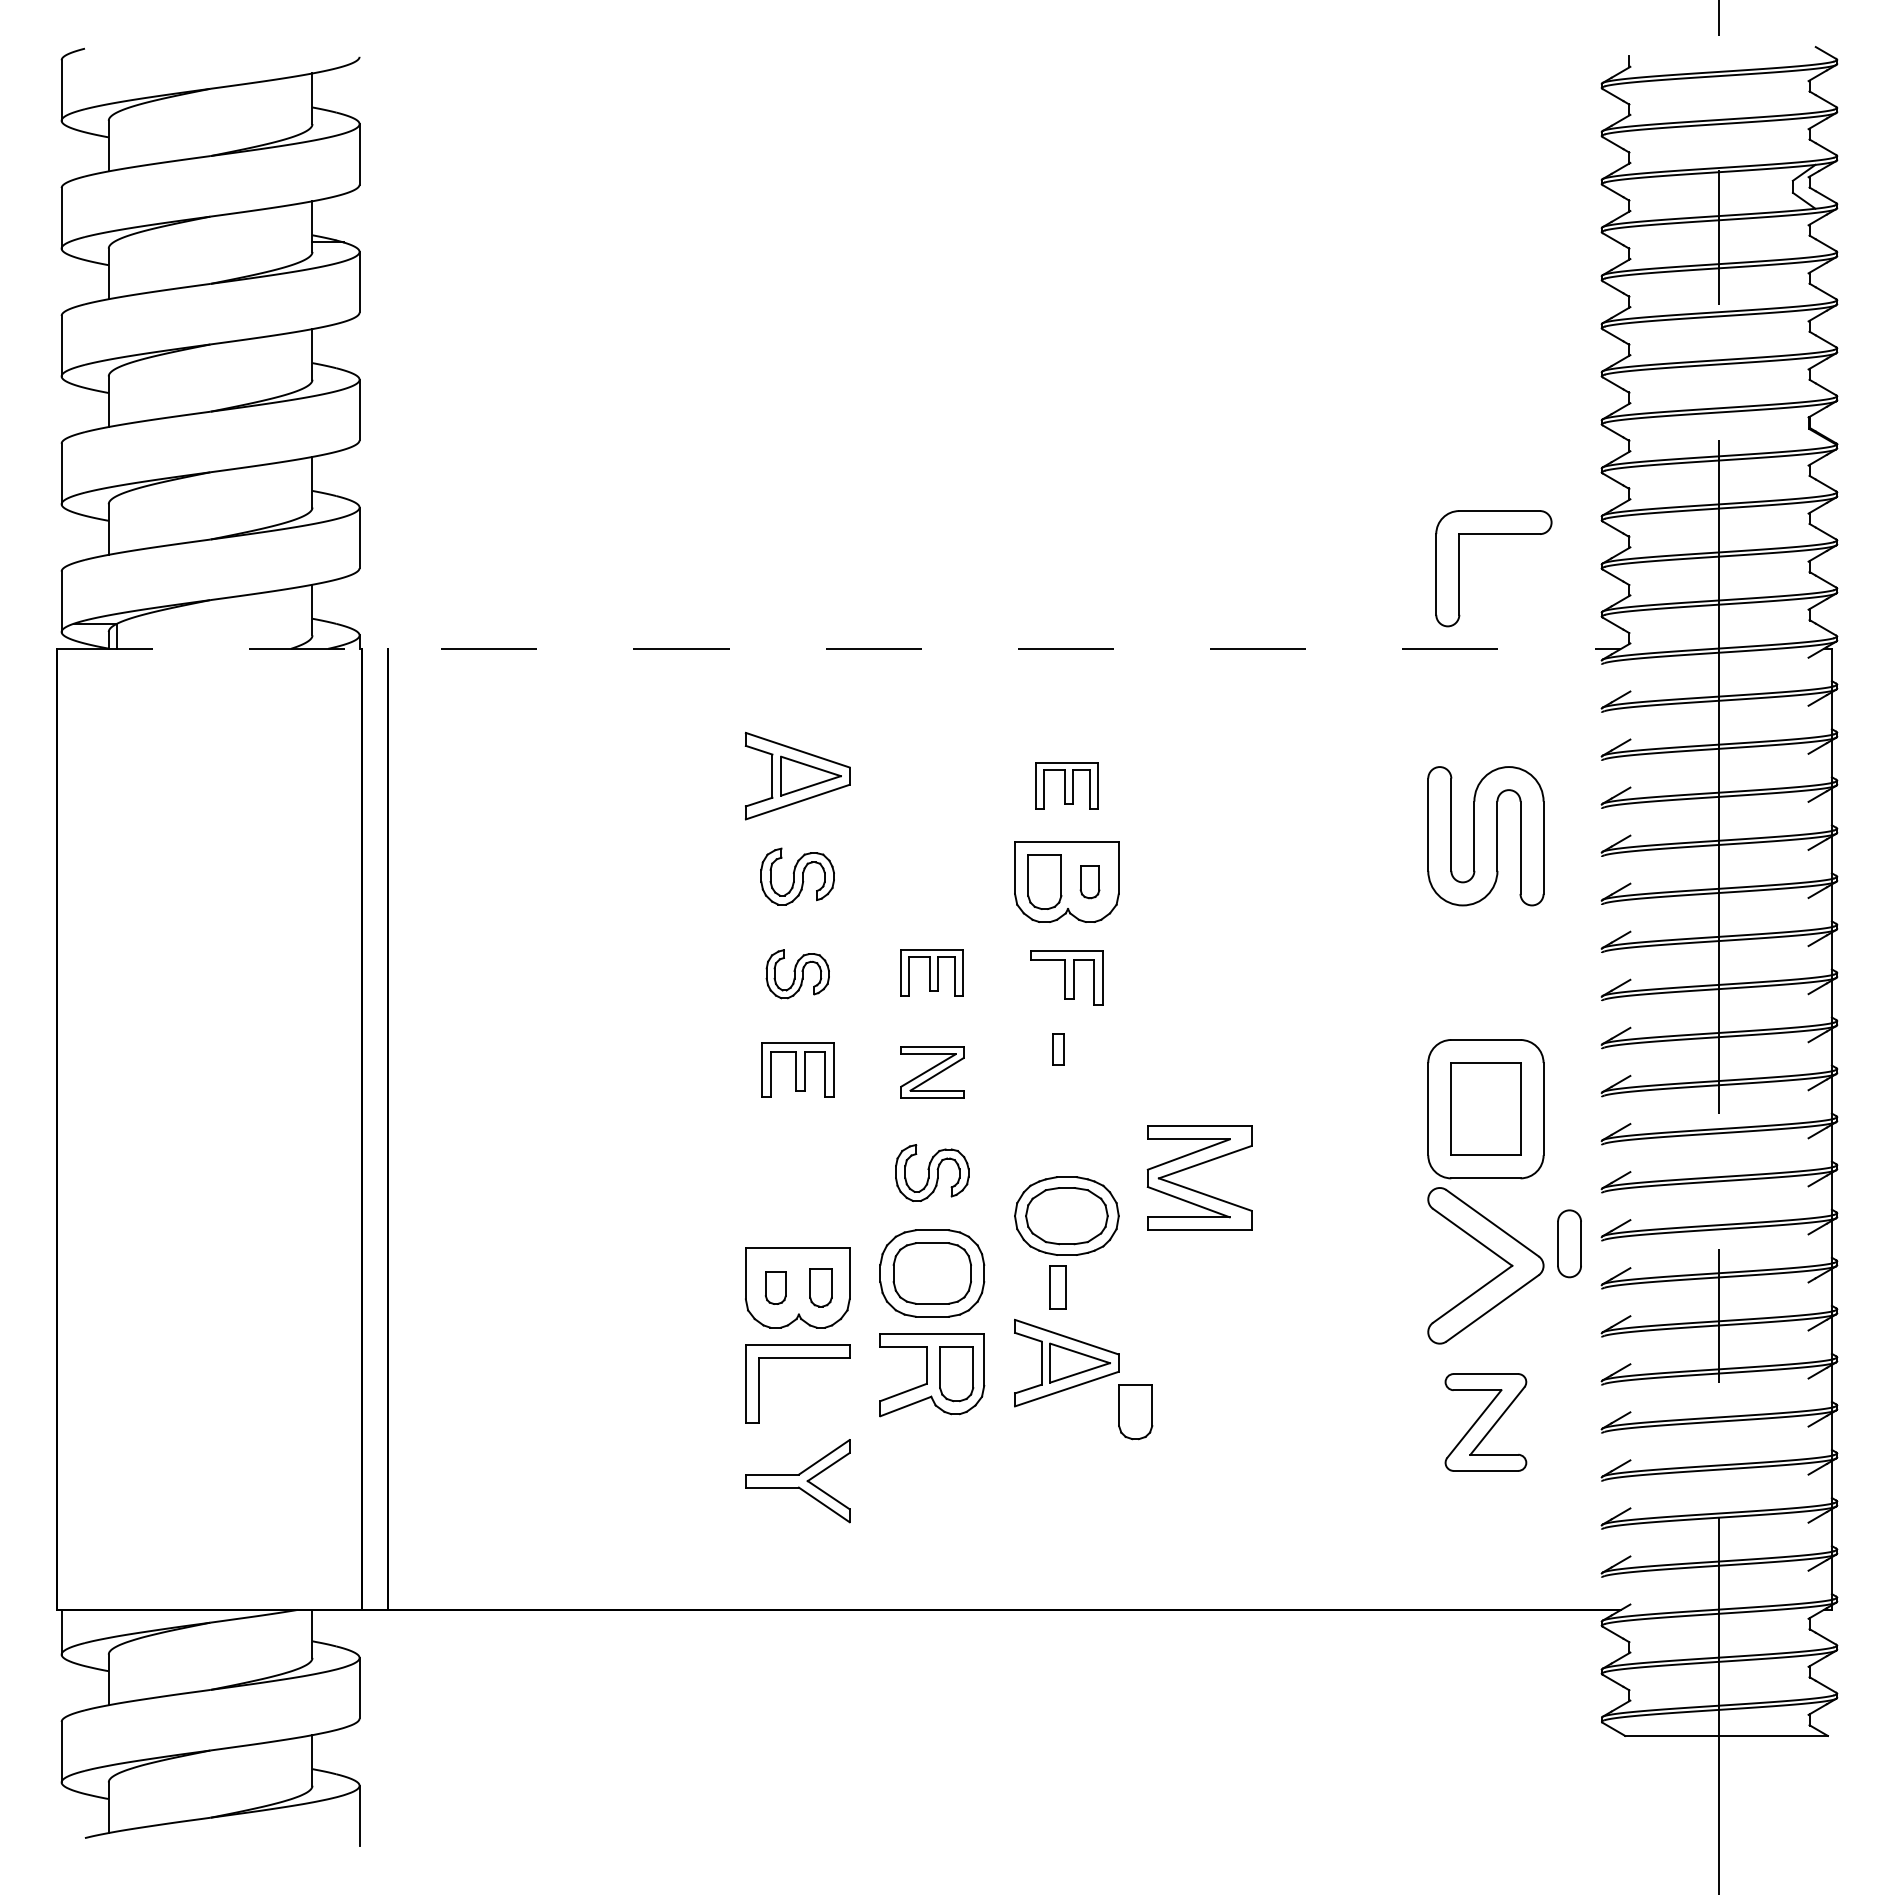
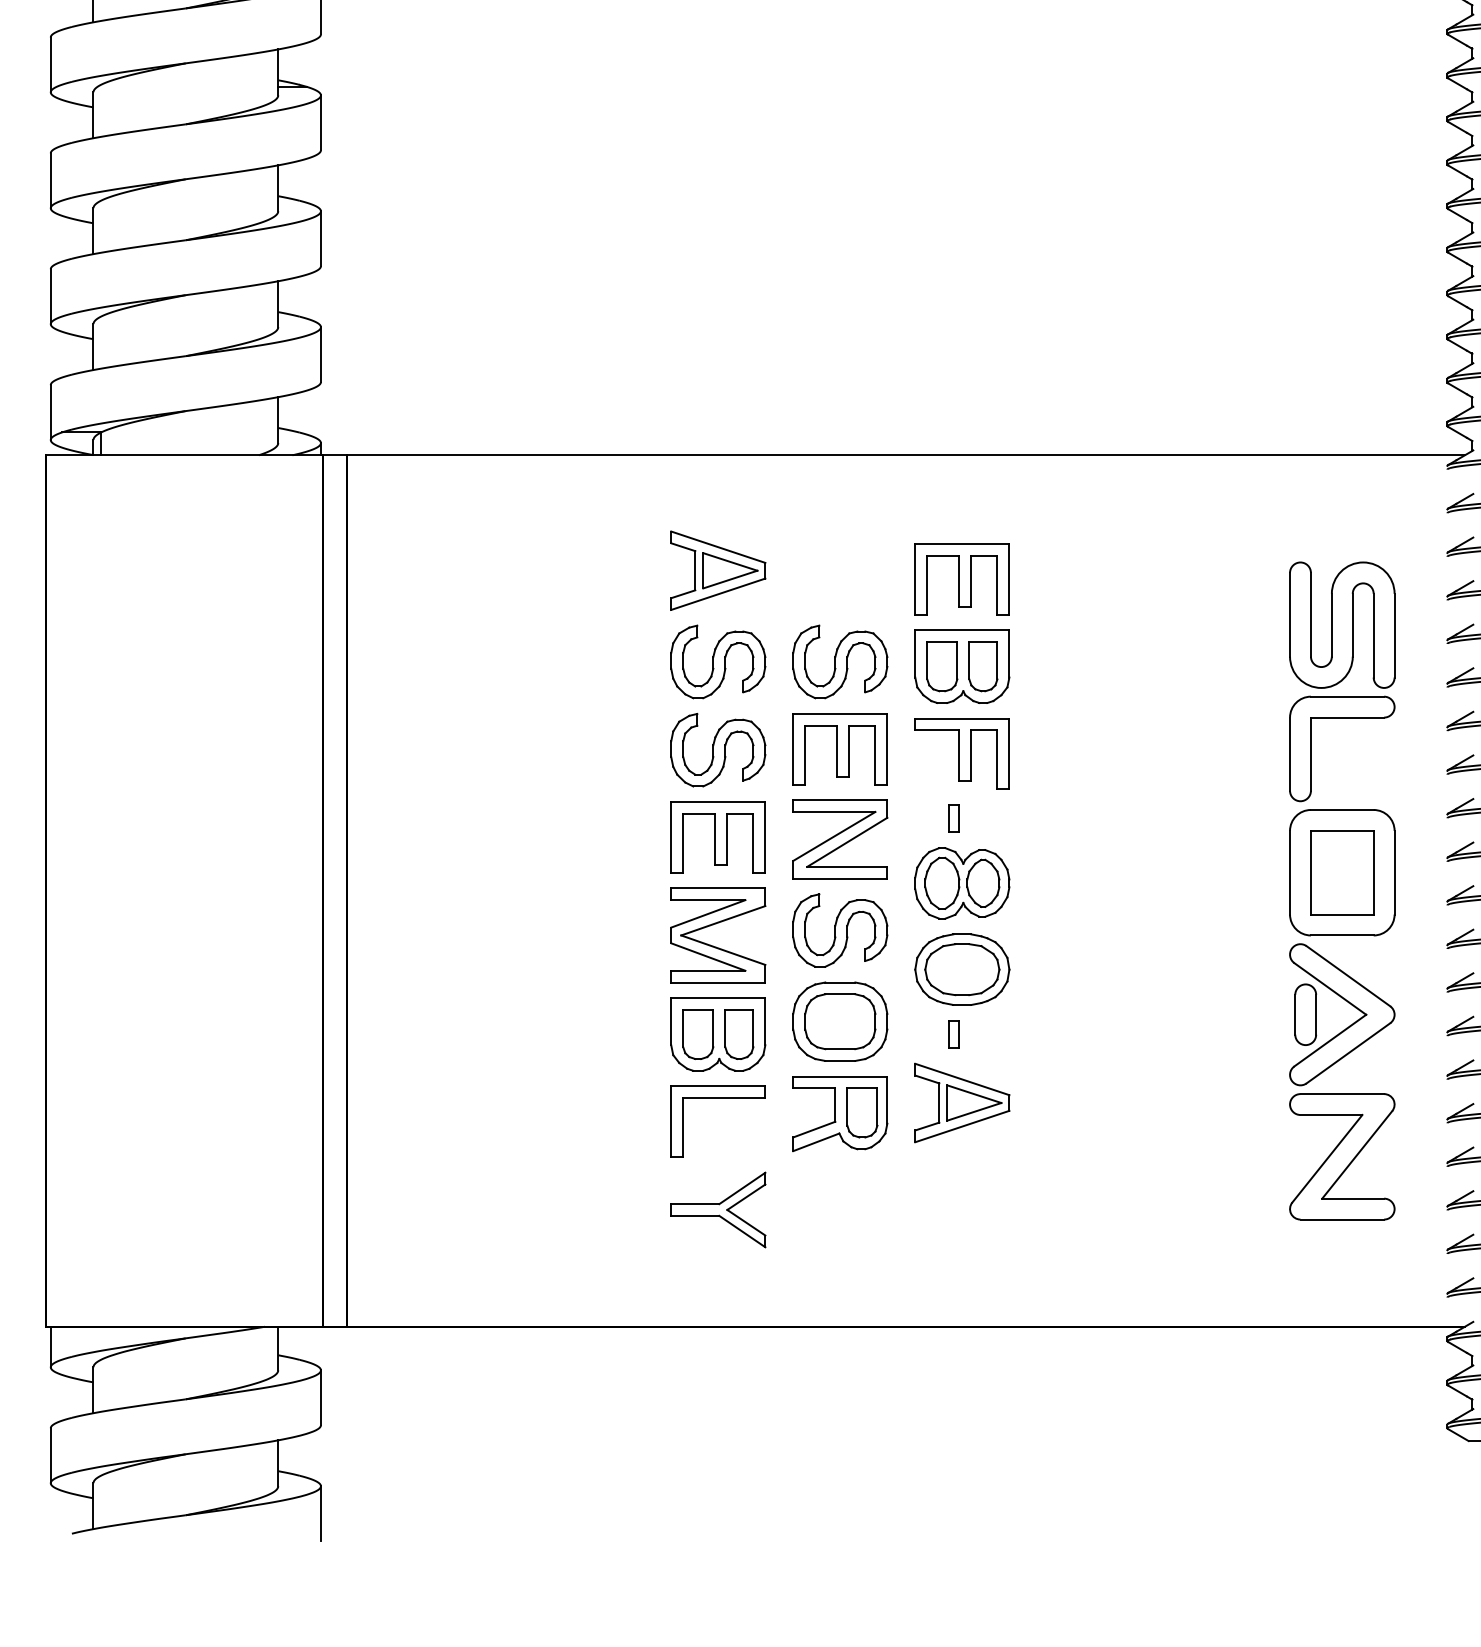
part: (1493, 534) -> (1341, 717), moved
line: (839, 648) -> (756, 454), dashed -> solid
part: (1066, 785) -> (961, 579), size x1.67
part: (797, 876) -> (718, 661), size x1.43
part: (932, 876) -> (840, 661), added
part: (1089, 881) -> (982, 666), size x1.67
part: (931, 972) -> (839, 748), size x1.67
part: (797, 974) -> (718, 750), size x1.67
part: (1066, 977) -> (961, 753), size x1.43
part: (797, 1069) -> (718, 836), size x1.43
part: (932, 1072) -> (840, 839), size x1.67
part: (1066, 1120) -> (961, 882), added
part: (1196, 1166) -> (715, 924), moved
part: (932, 1172) -> (840, 930), size x1.43
part: (1569, 1243) -> (1305, 1014), moved
part: (775, 1287) -> (698, 1034), size x1.67
part: (820, 1287) -> (738, 1034), size x1.43
part: (1058, 1287) -> (954, 1034), size x0.71
part: (1135, 1412) -> (1024, 1147), removed
part: (1485, 1422) -> (1341, 1156), size x1.43

